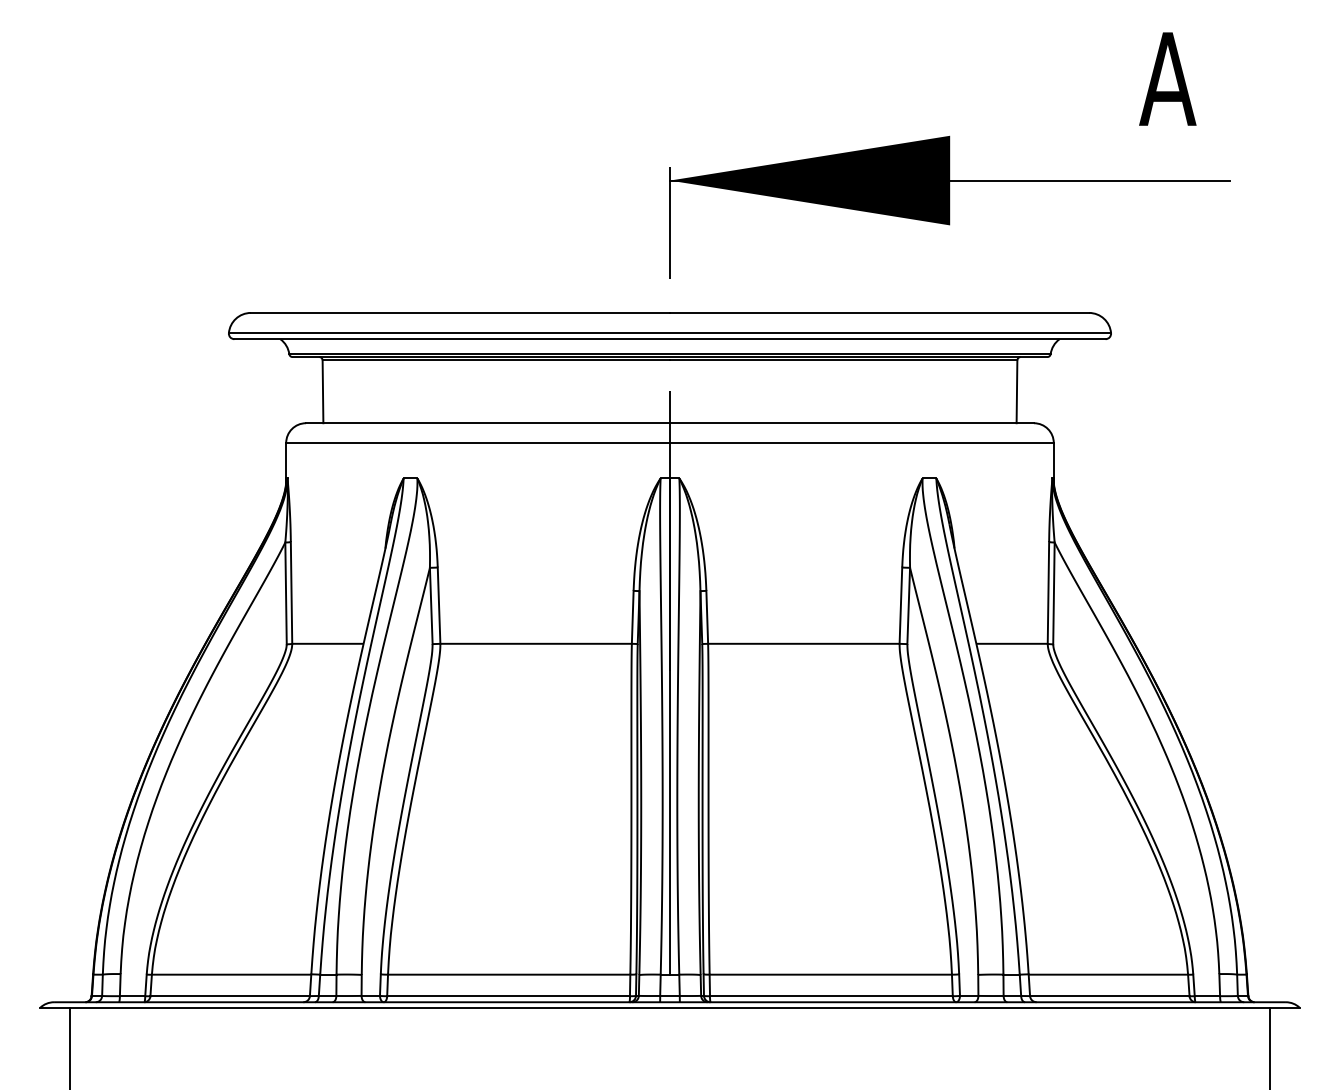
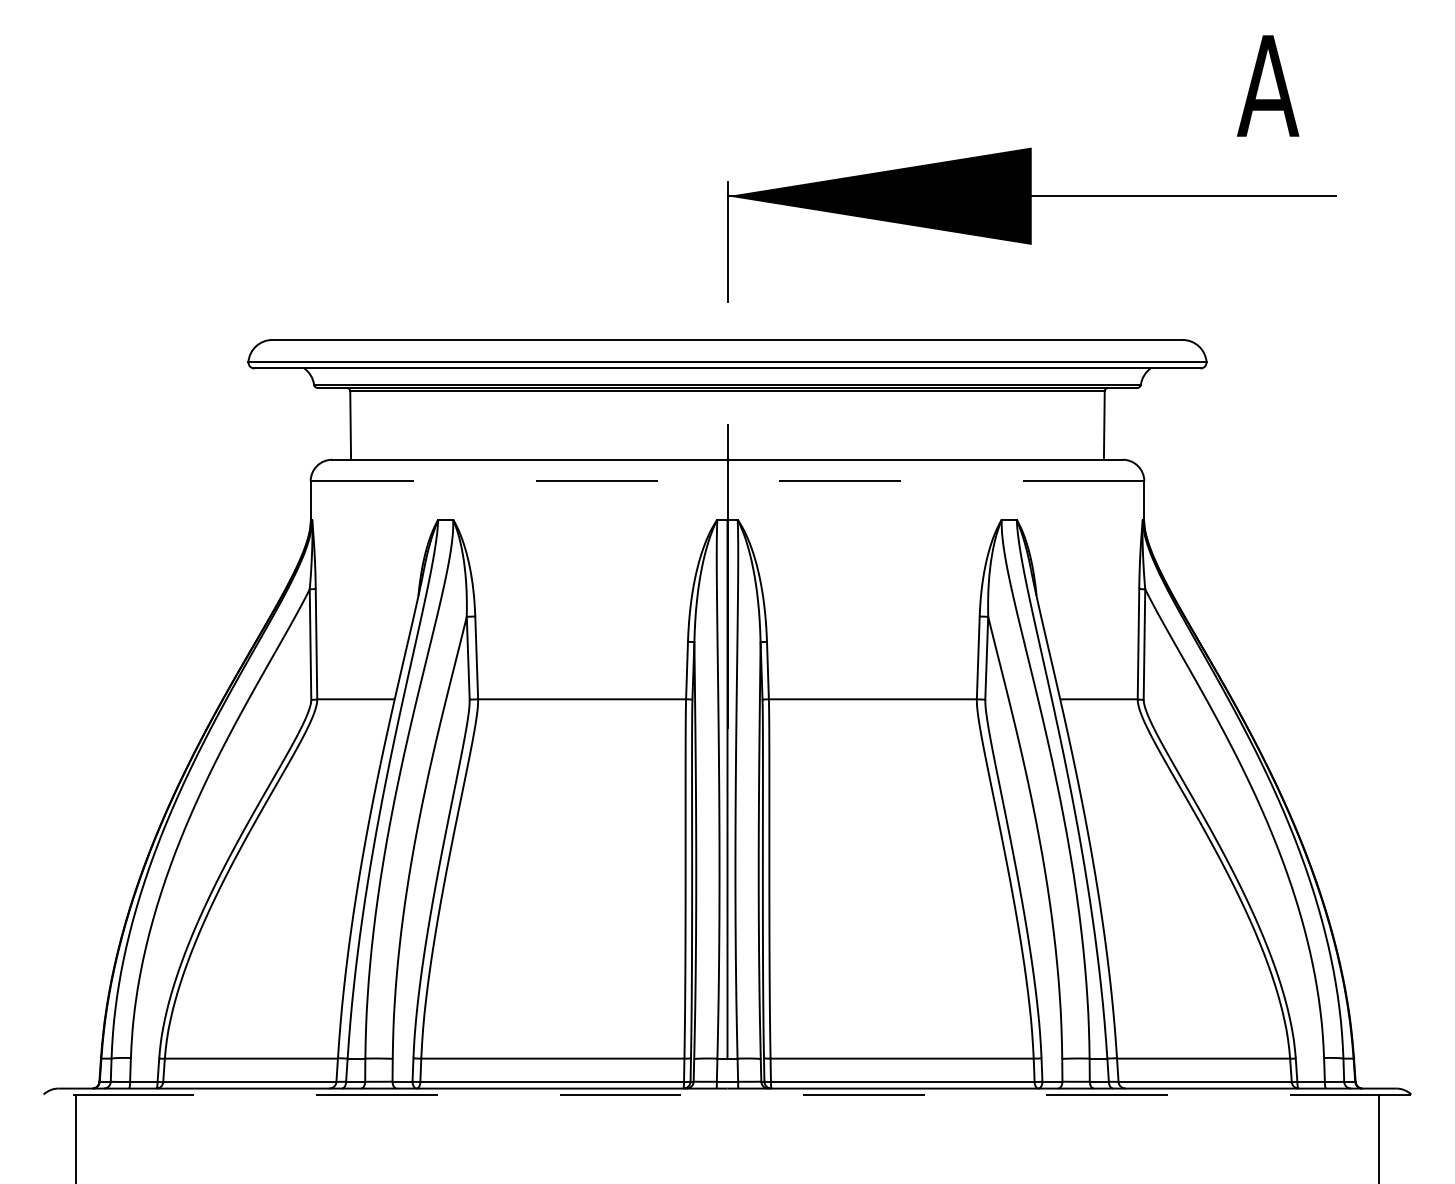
line: (670, 443) -> (727, 481), solid -> dashed
line: (670, 1007) -> (727, 1094), solid -> dashed

